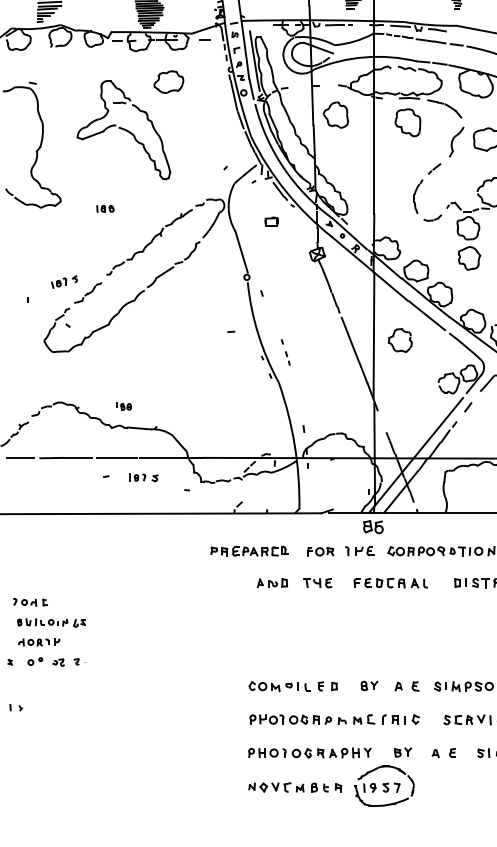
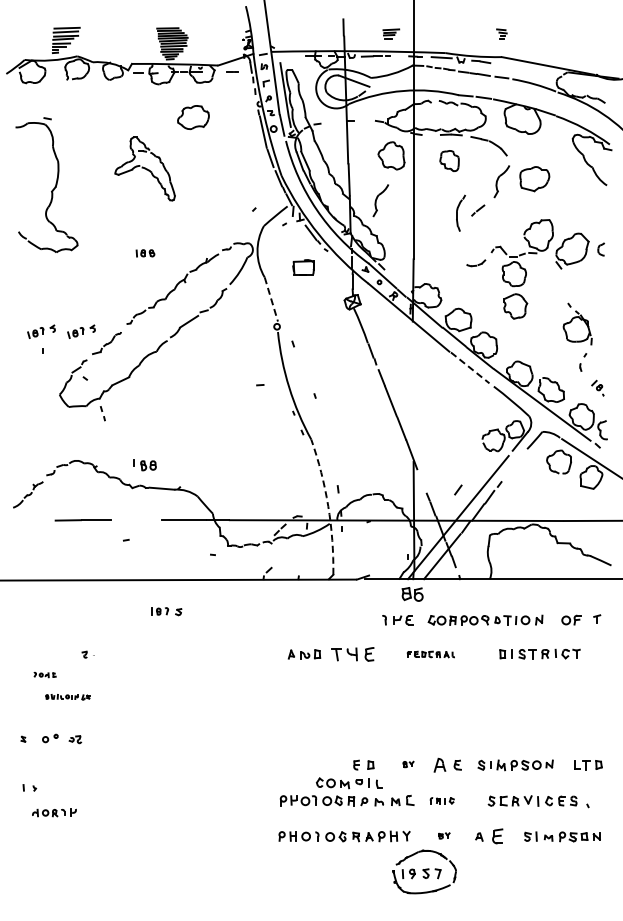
part: (335, 114) -> (391, 155), moved
part: (407, 122) -> (449, 160), size x0.7
part: (123, 129) -> (144, 168), size x0.6
part: (343, 159) -> (380, 200), added
part: (418, 195) -> (460, 212), moved
part: (105, 209) -> (145, 253), moved
part: (270, 221) -> (302, 266), size x1.6
line: (241, 251) -> (271, 299), solid -> dashed
part: (27, 281) -> (41, 331), added
line: (427, 315) -> (470, 367), solid -> dashed
line: (373, 335) -> (412, 389), removed
part: (400, 340) -> (441, 394), removed
part: (287, 358) -> (102, 413), moved
part: (124, 406) -> (145, 465), size x1.4
line: (468, 406) -> (458, 489), moved
arc: (294, 445) -> (328, 506), solid -> dashed
line: (20, 458) -> (34, 520), removed
line: (116, 458) -> (137, 520), removed
part: (143, 477) -> (166, 611), moved
part: (249, 550) -> (279, 619), removed
part: (321, 551) -> (356, 620), removed
part: (317, 583) -> (352, 654), size x1.4
part: (390, 583) -> (430, 654), size x0.6
part: (29, 601) -> (44, 674), size x0.6
part: (51, 623) -> (67, 697), size x0.6
part: (39, 641) -> (54, 812), moved
part: (79, 661) -> (87, 654), moved
part: (369, 685) -> (408, 764), size x0.6
part: (279, 686) -> (349, 783), moved
part: (398, 686) -> (439, 765), size x1.6
part: (401, 719) -> (442, 800), size x0.6
part: (403, 752) -> (444, 835), size x0.6
part: (452, 753) -> (497, 836), size x1.6
part: (294, 787) -> (328, 873), removed

